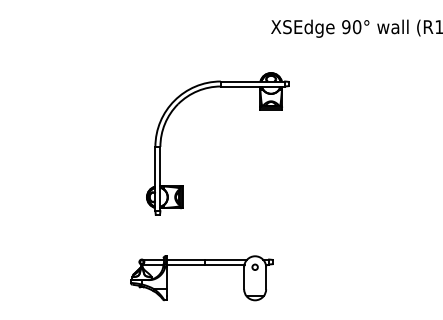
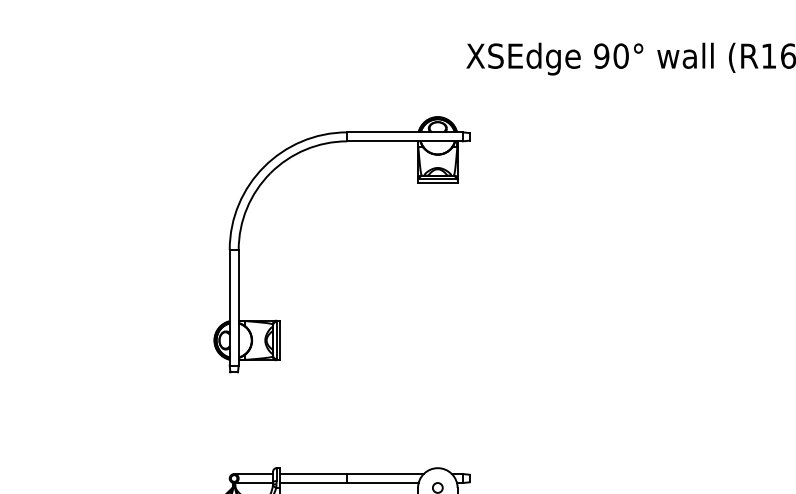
part: (259, 110) -> (416, 184), moved

